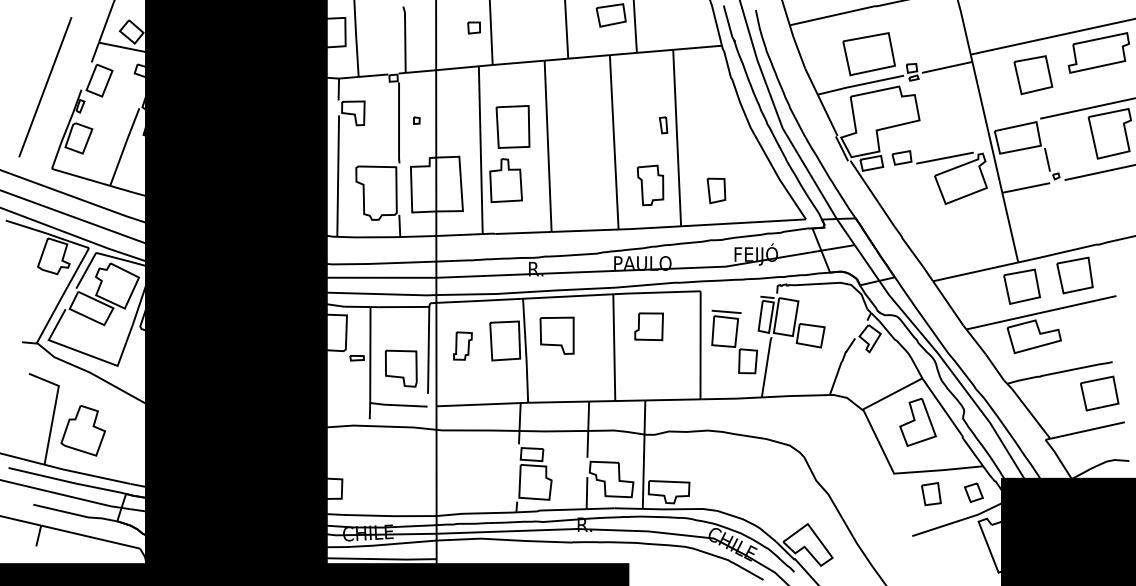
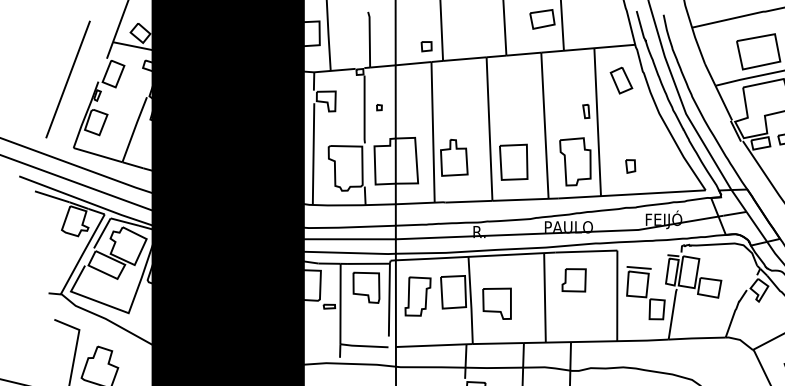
part: (473, 27) -> (426, 46), moved
part: (705, 88) -> (621, 80), added
part: (512, 126) -> (513, 161), moved
part: (650, 185) -> (575, 161), size x1.43
part: (716, 190) -> (630, 166), size x0.62
part: (556, 335) -> (496, 303), moved
part: (462, 345) -> (417, 296), size x1.67
part: (401, 368) -> (366, 287), moved

